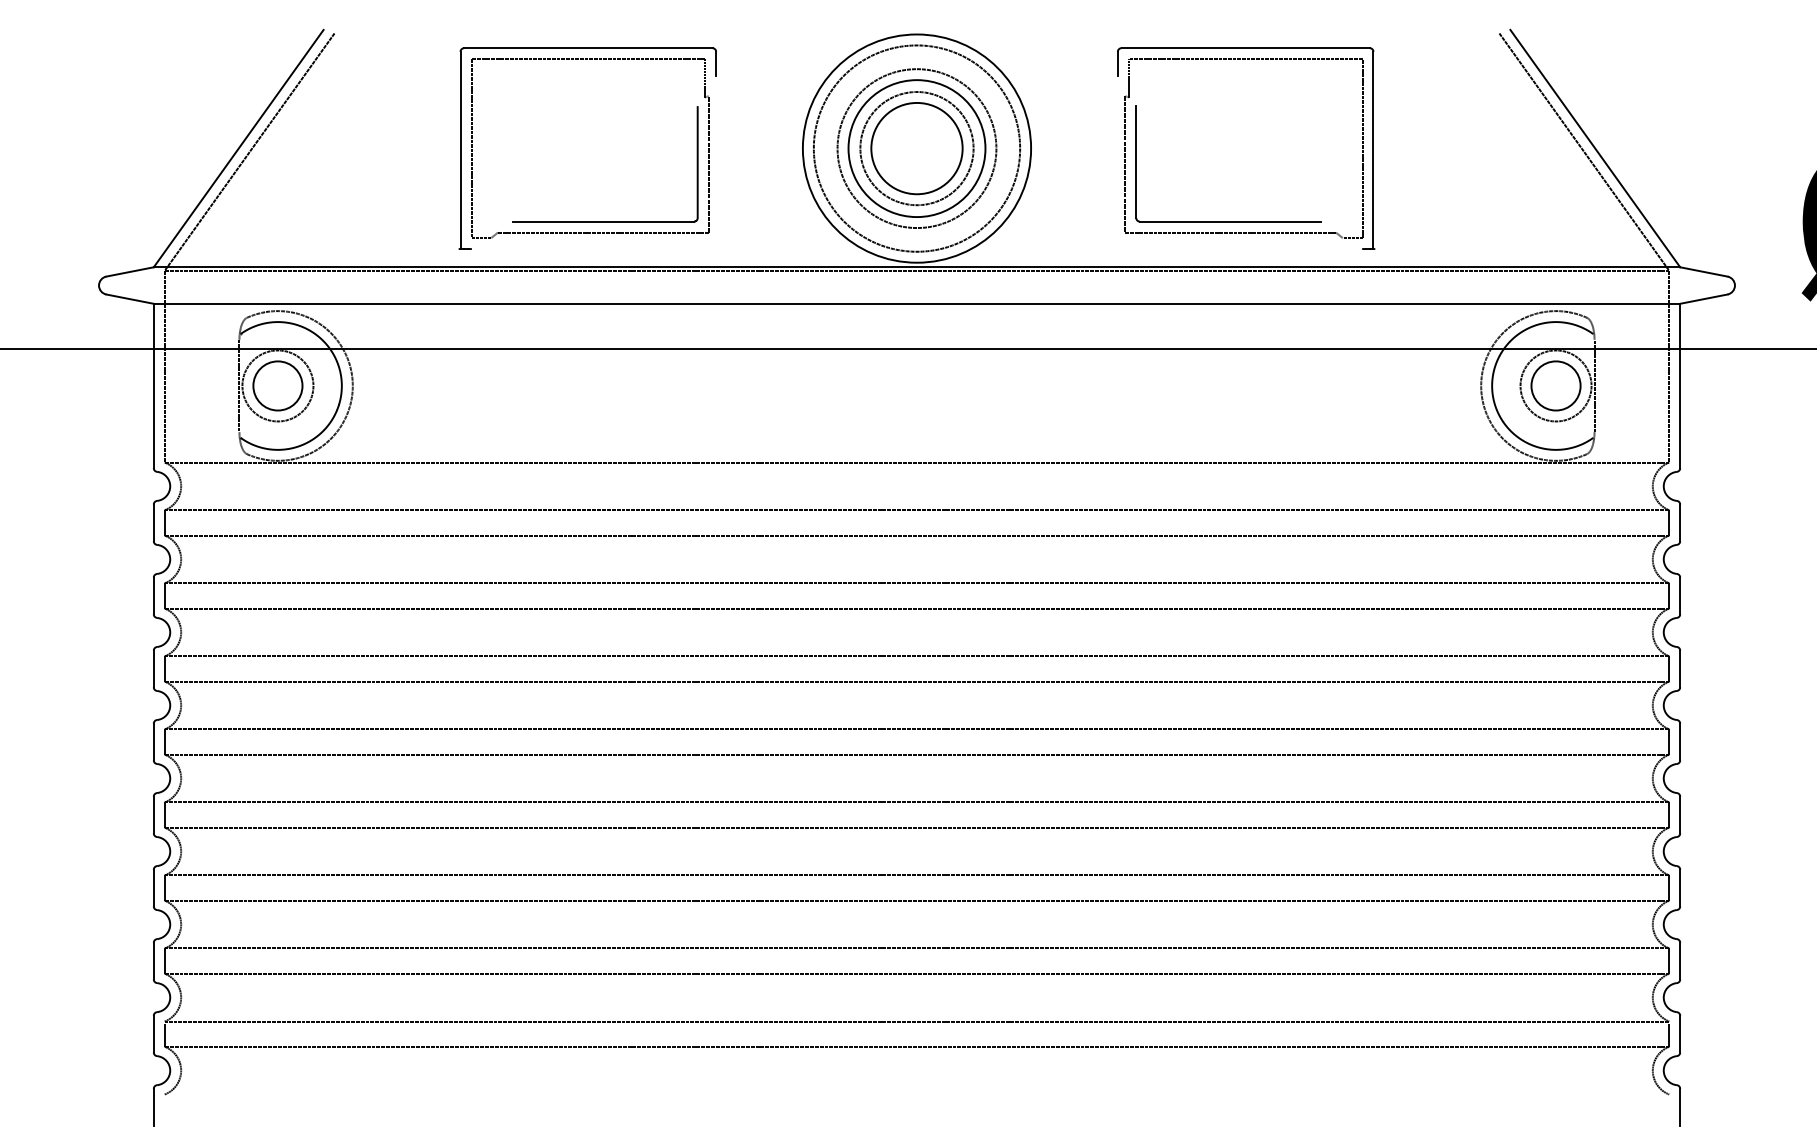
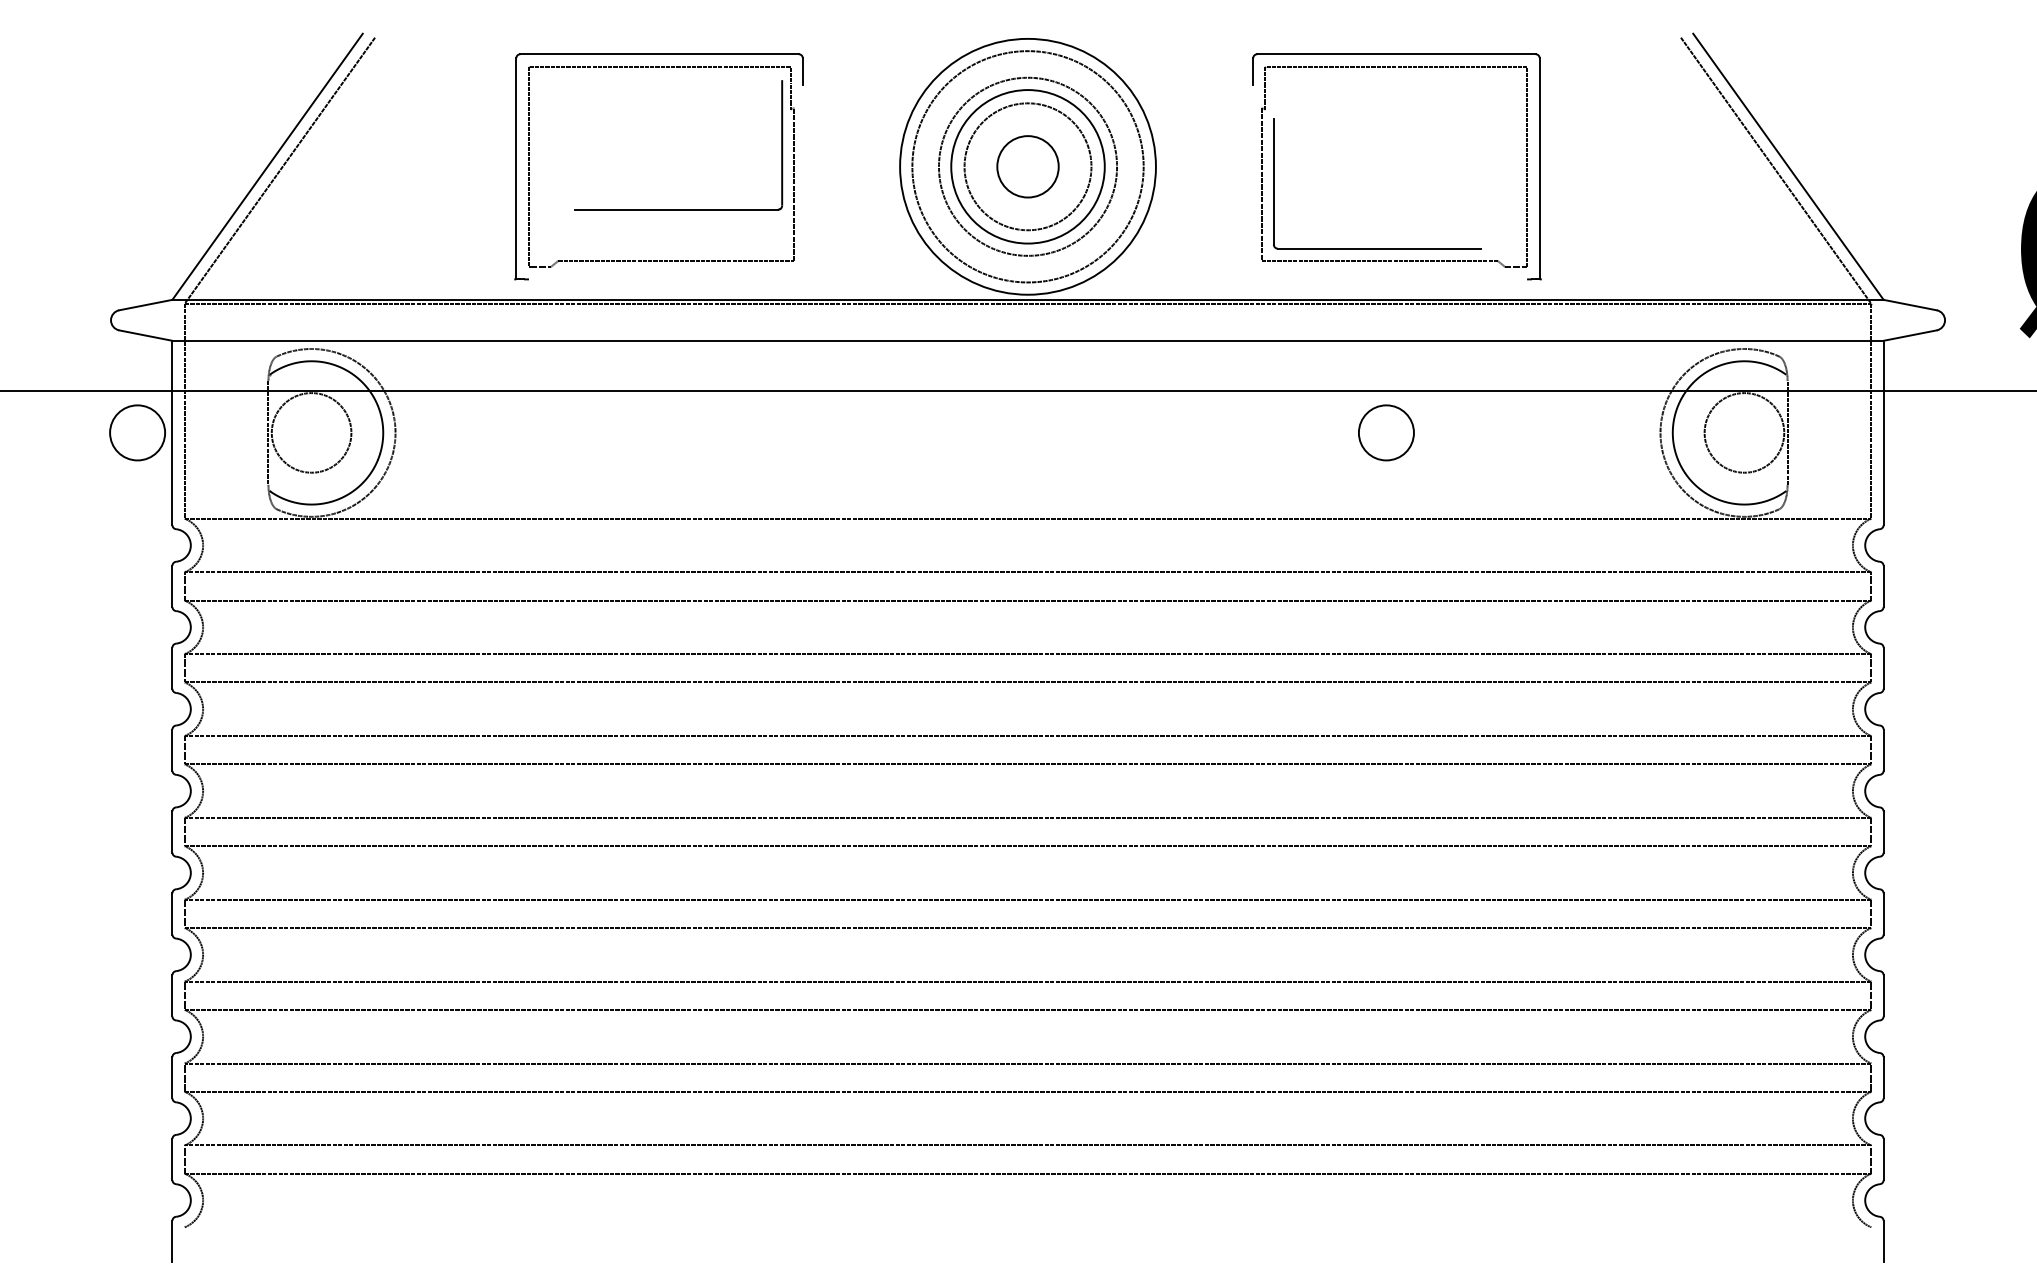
circle: (916, 148) -> (1027, 166), size x0.6
part: (605, 221) -> (678, 209), moved
circle: (277, 385) -> (137, 432), moved
circle: (1556, 385) -> (1386, 432), moved

